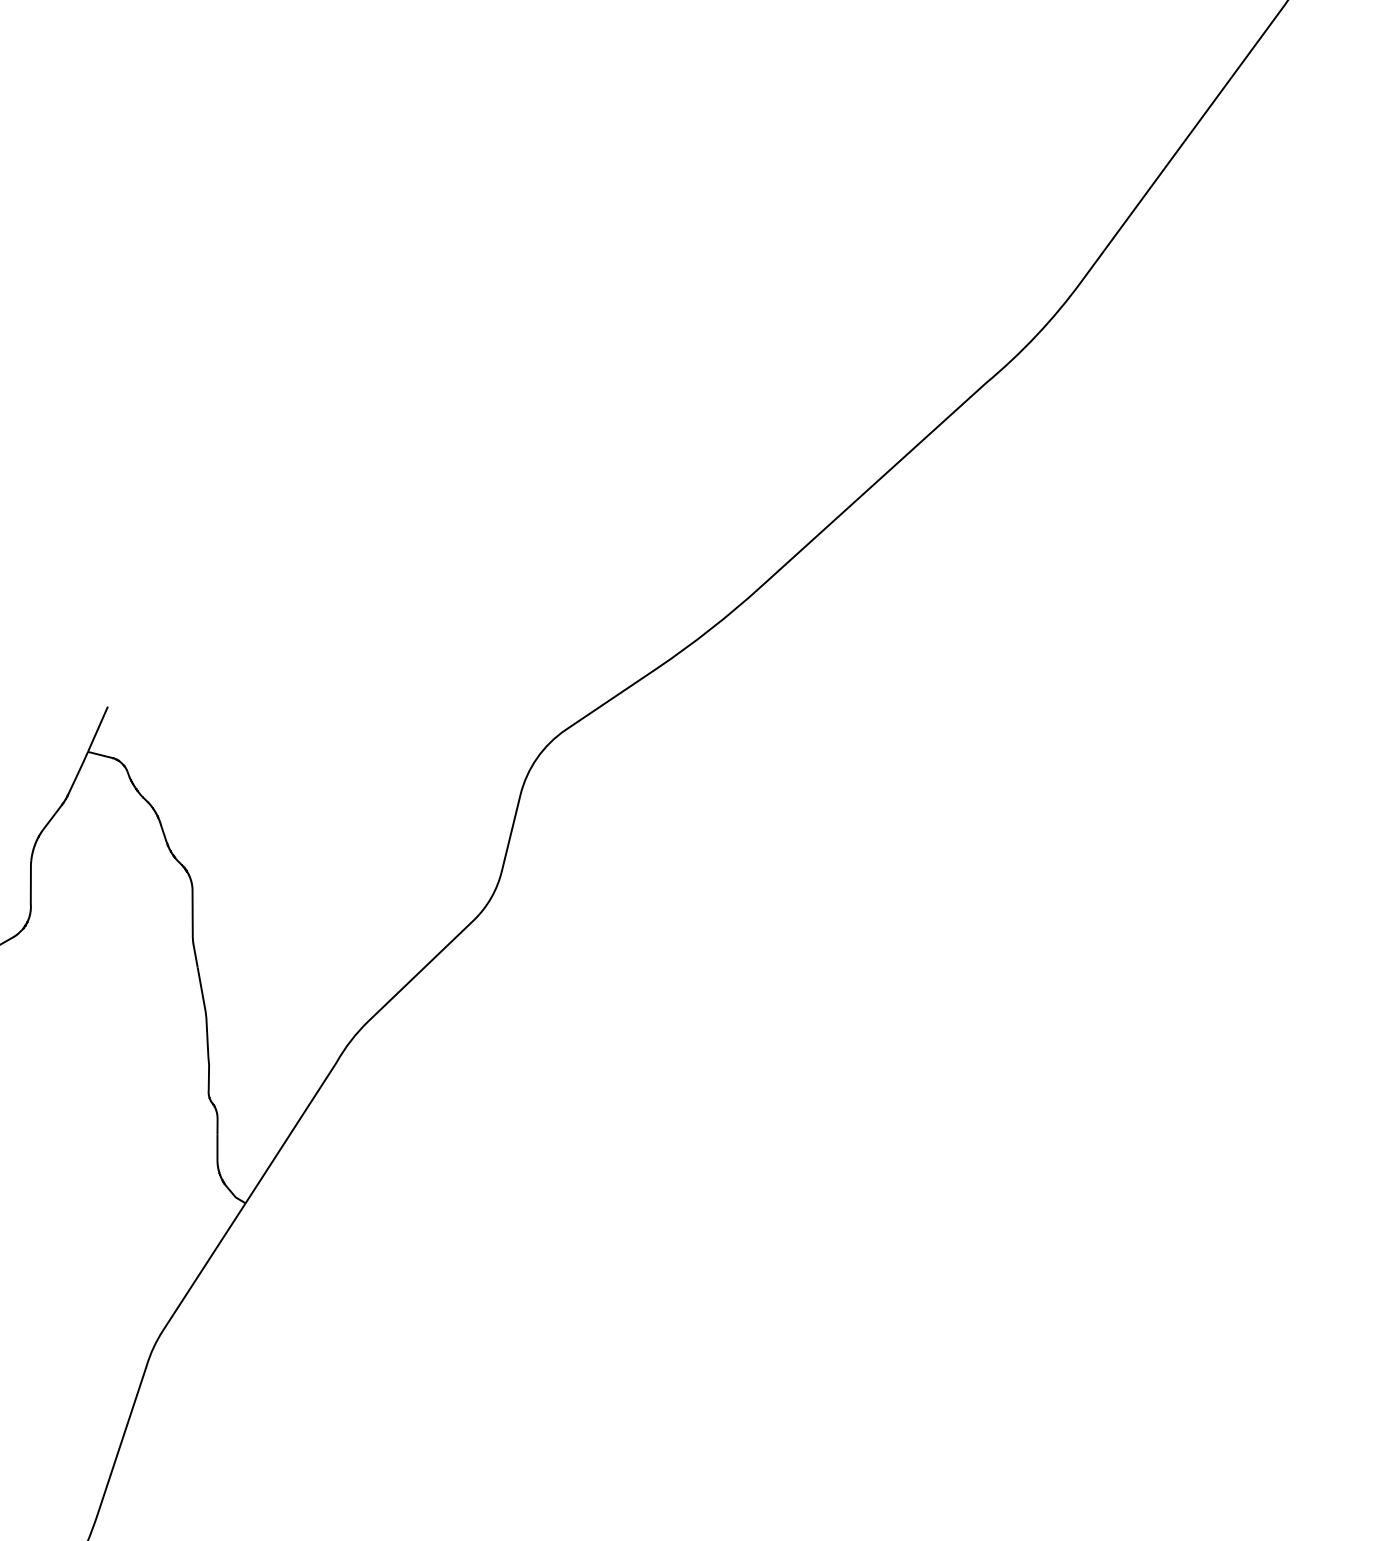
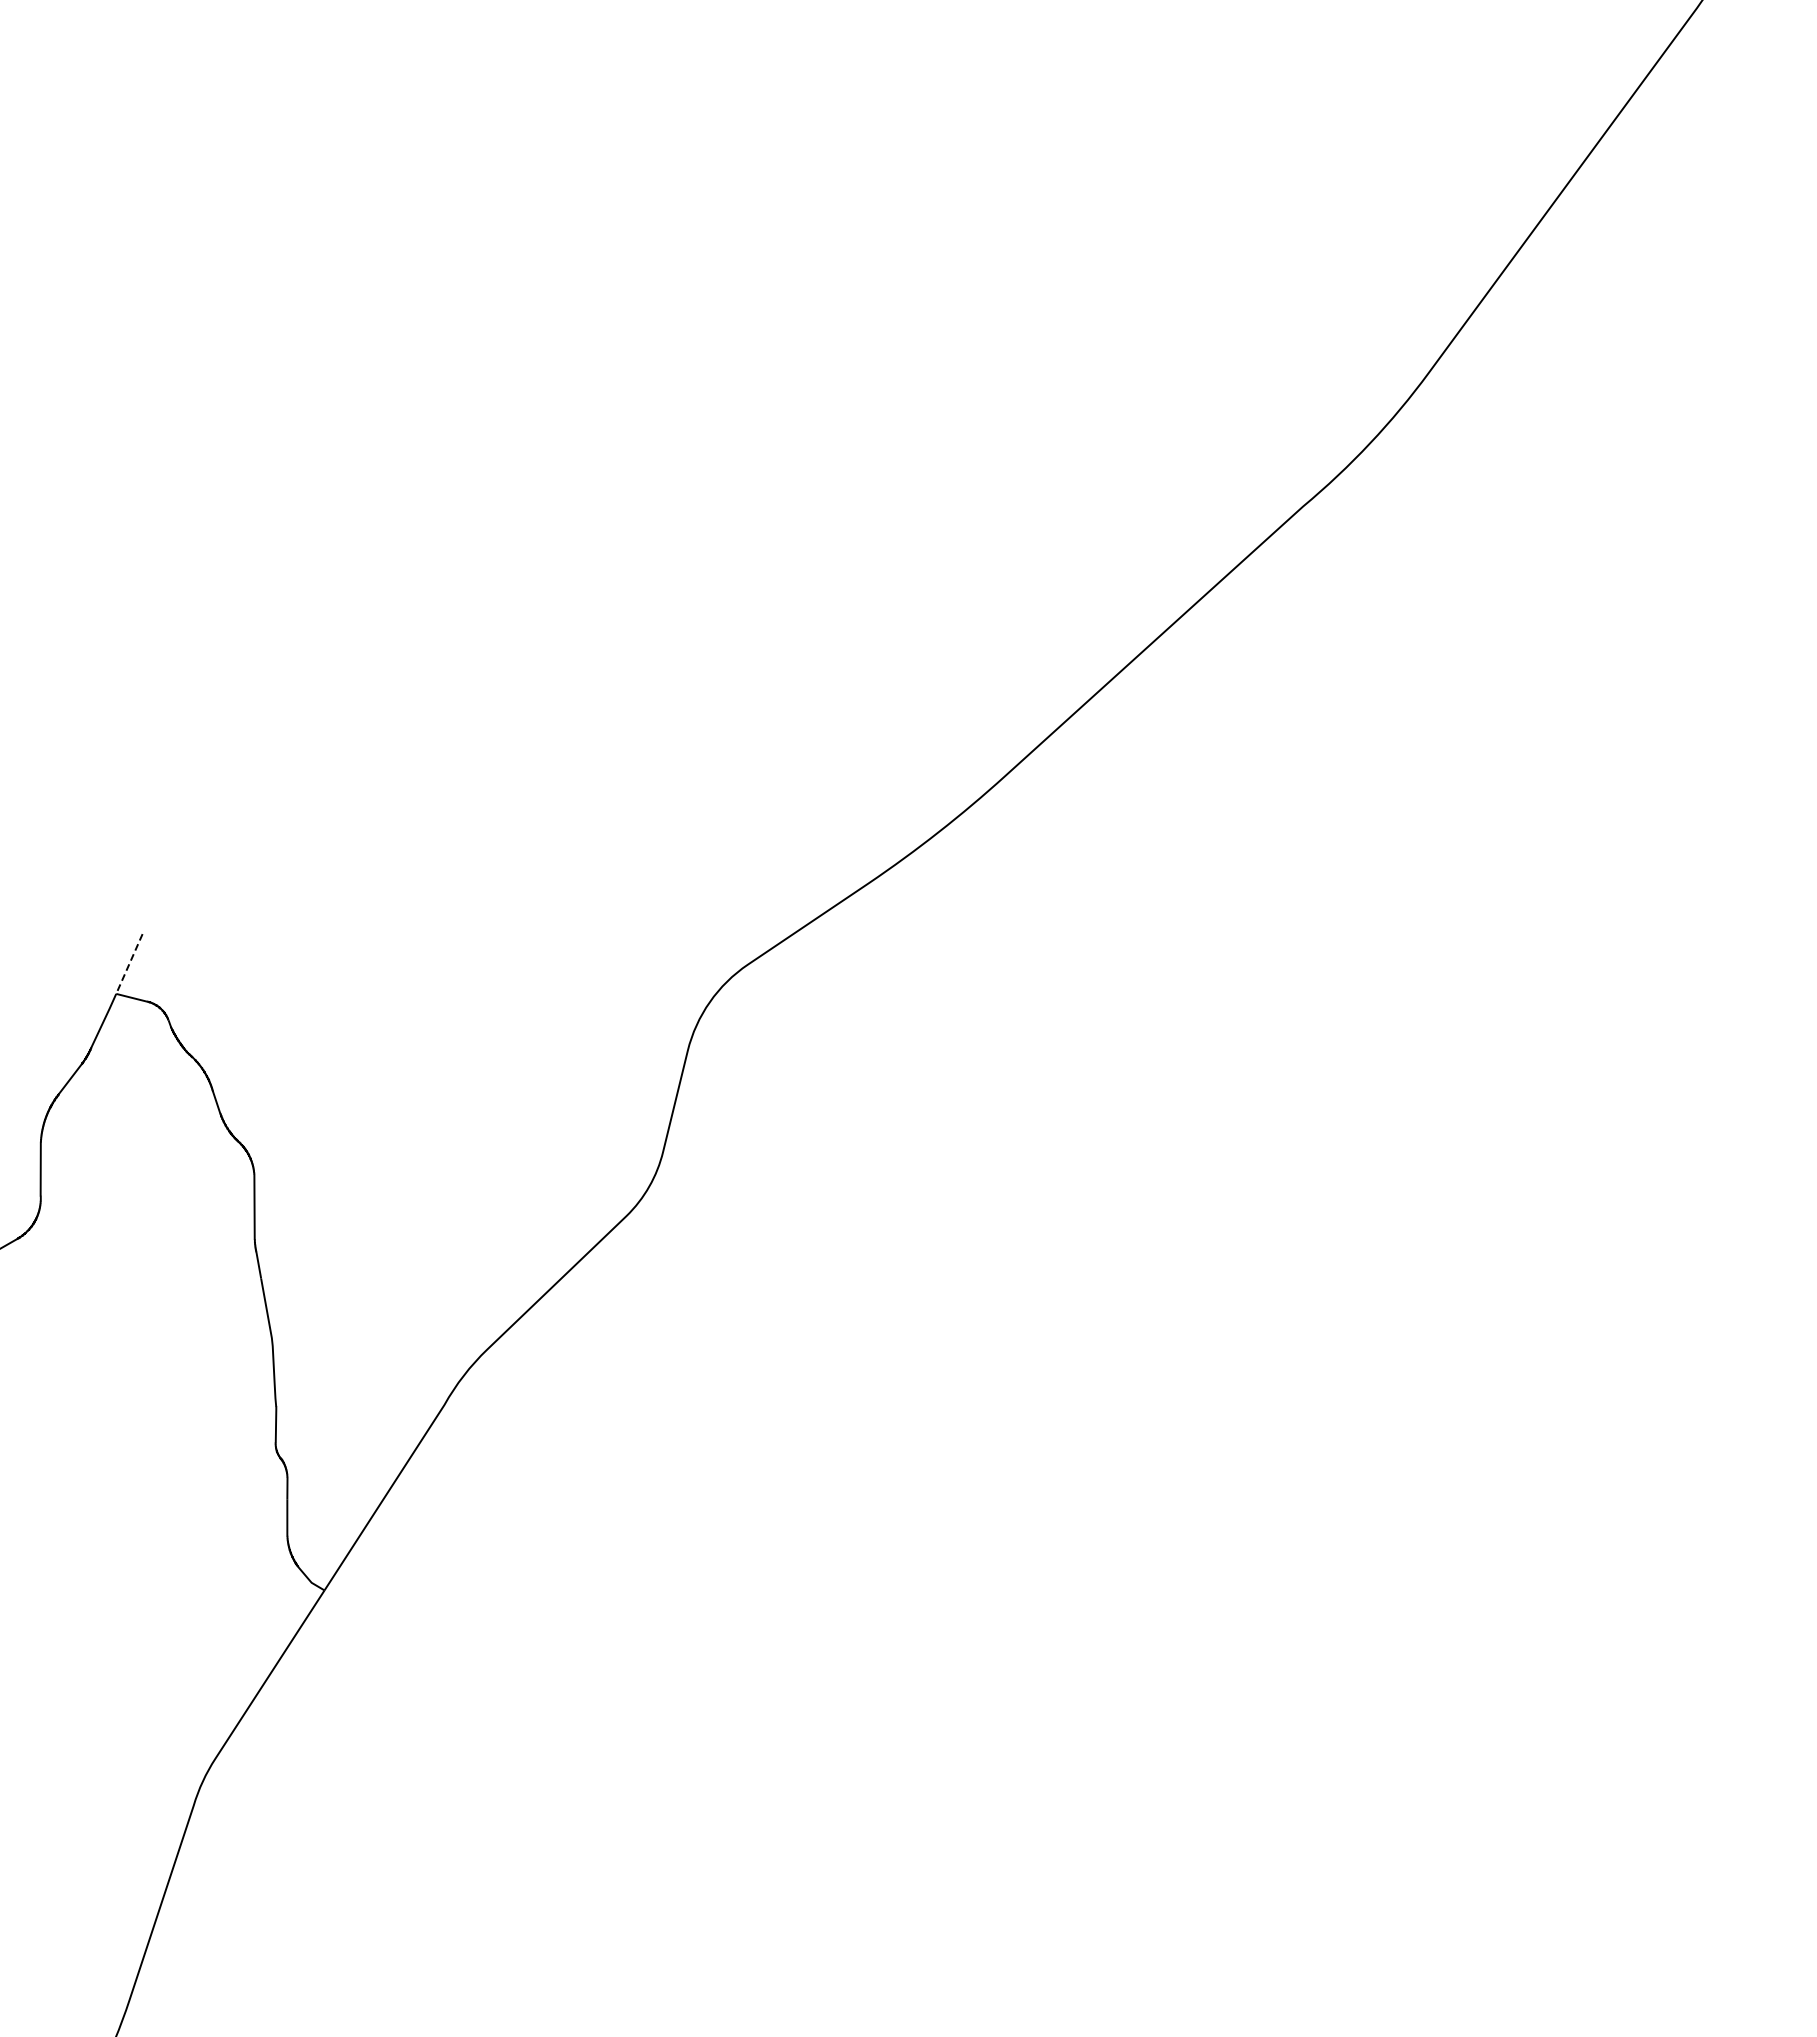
line: (98, 729) -> (129, 964), solid -> dashed

